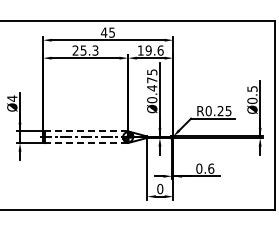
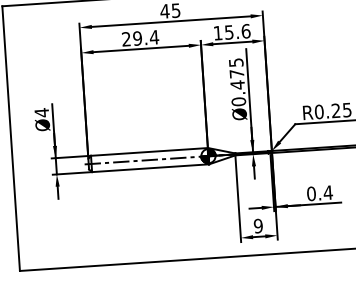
text: (89, 50) -> (145, 37), 25.3 -> 29.4
text: (148, 50) -> (228, 32), 19.6 -> 15.6
line: (86, 131) -> (149, 152), dashed -> solid
line: (86, 143) -> (150, 168), dashed -> solid
text: (211, 168) -> (328, 192), 0.6 -> 0.4
text: (160, 189) -> (258, 226), 0 -> 9

